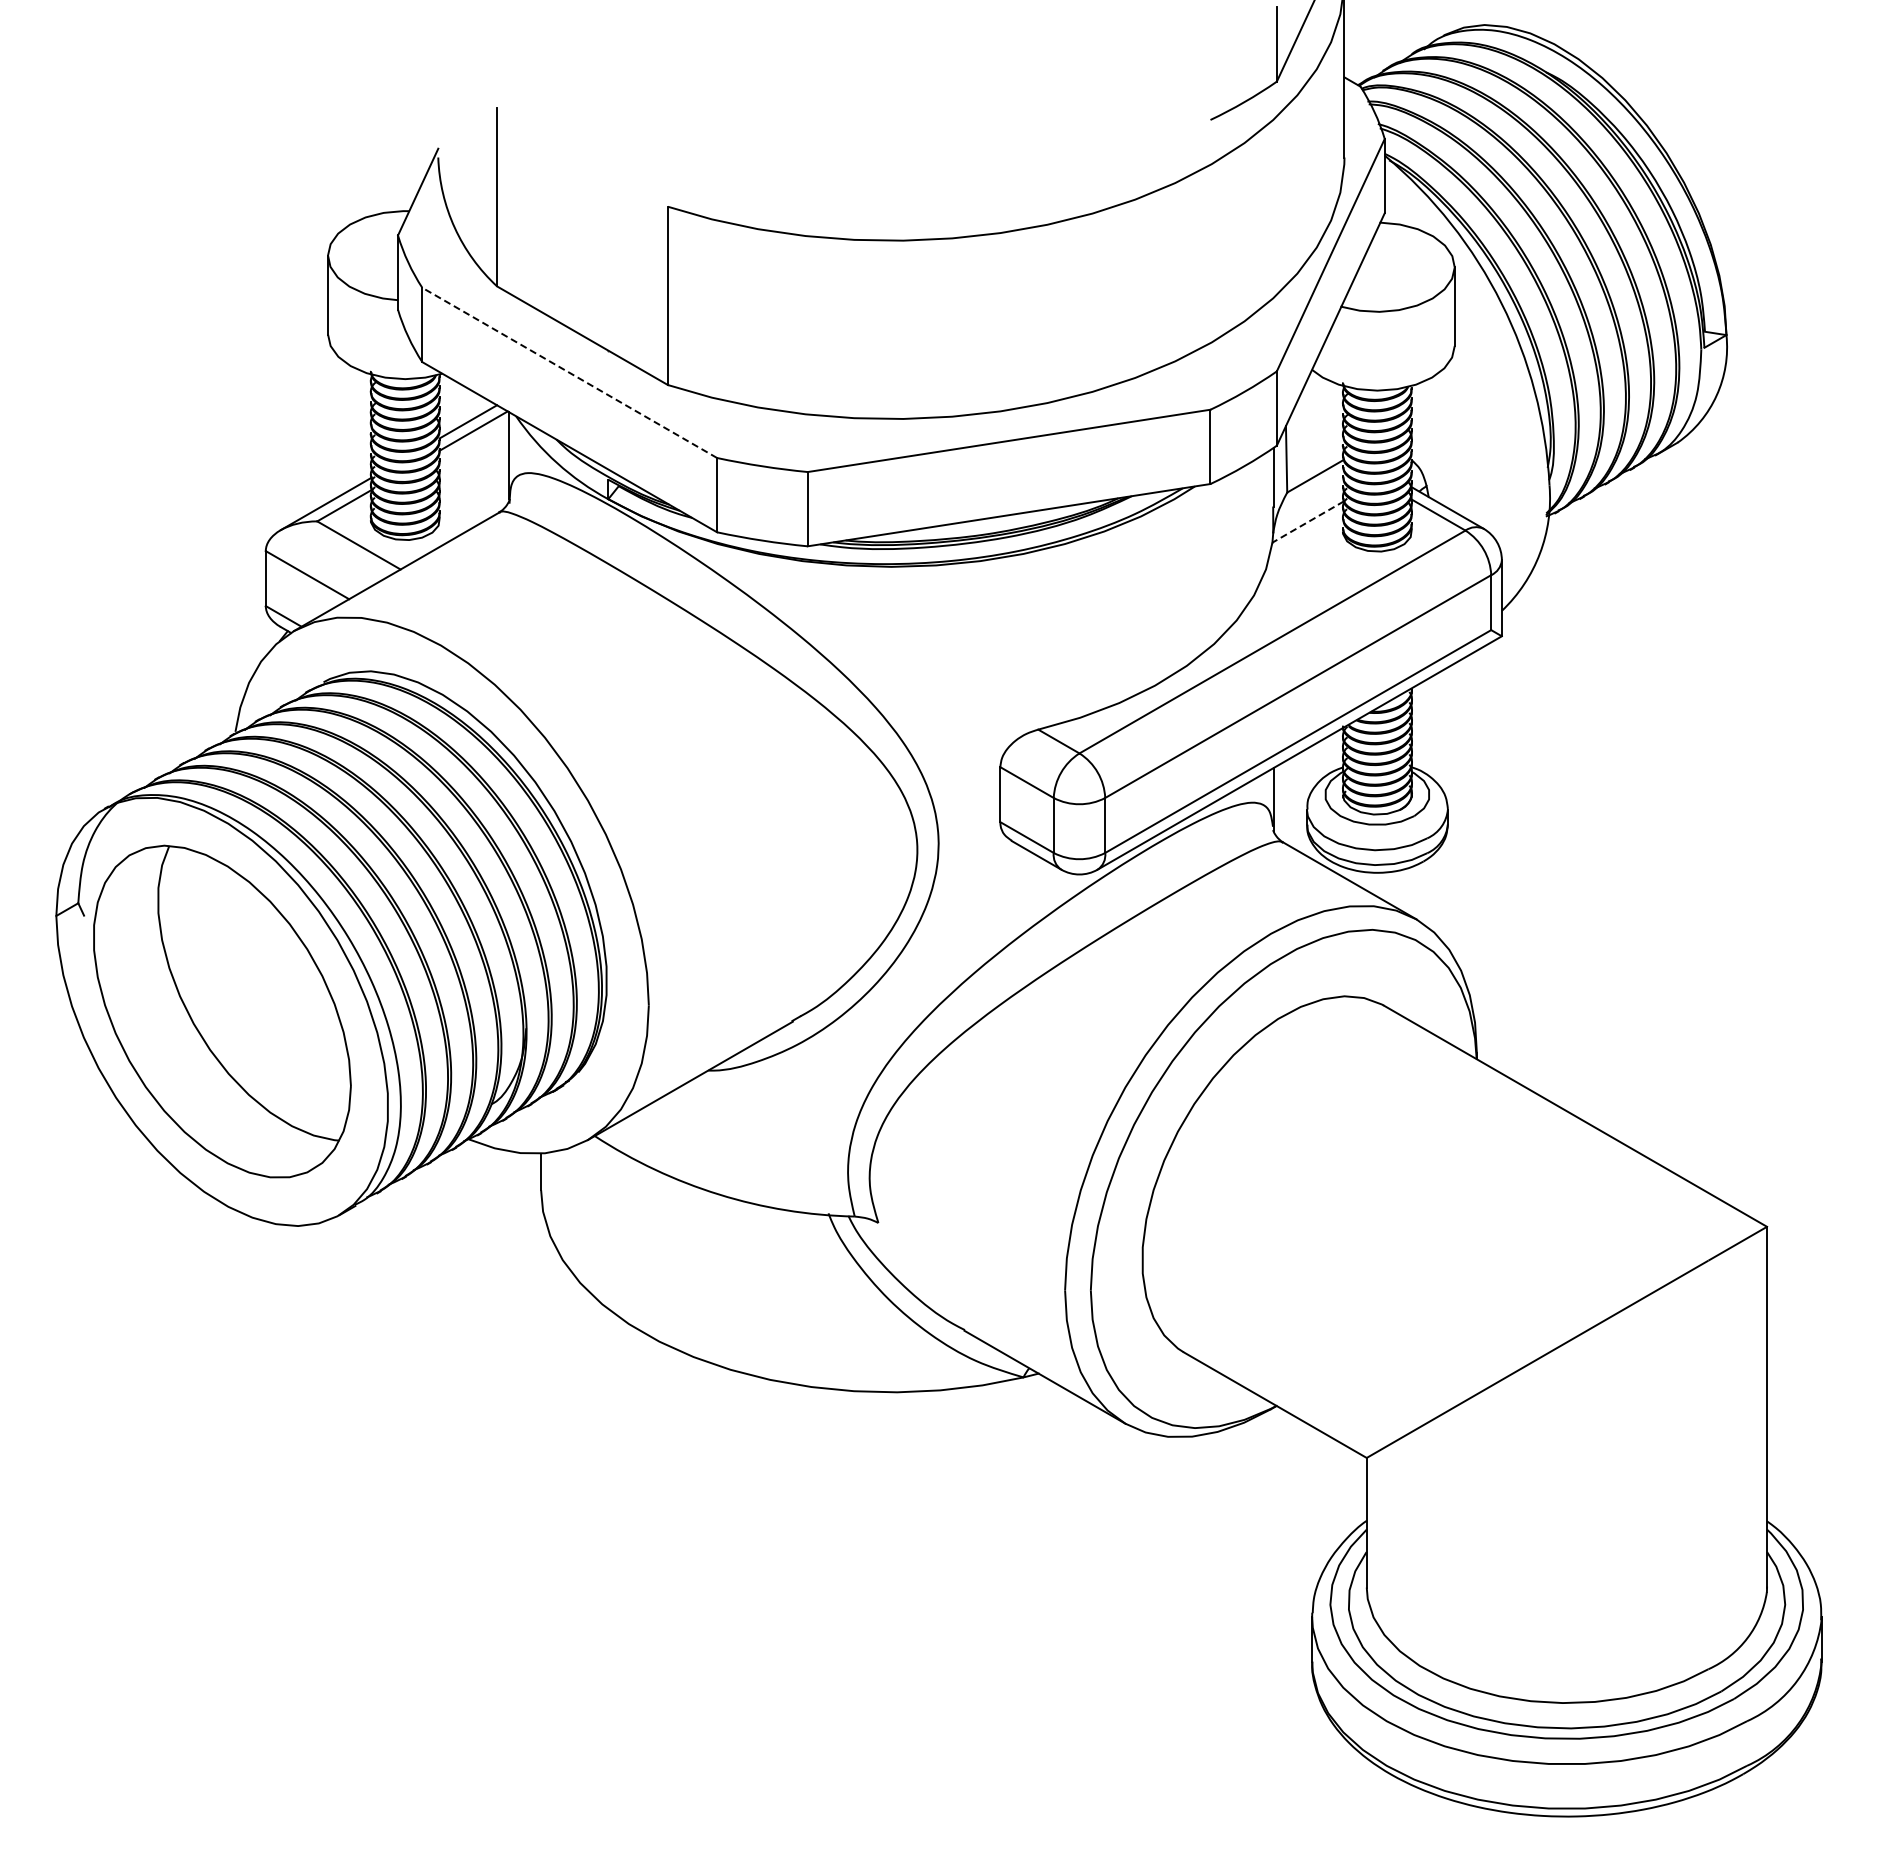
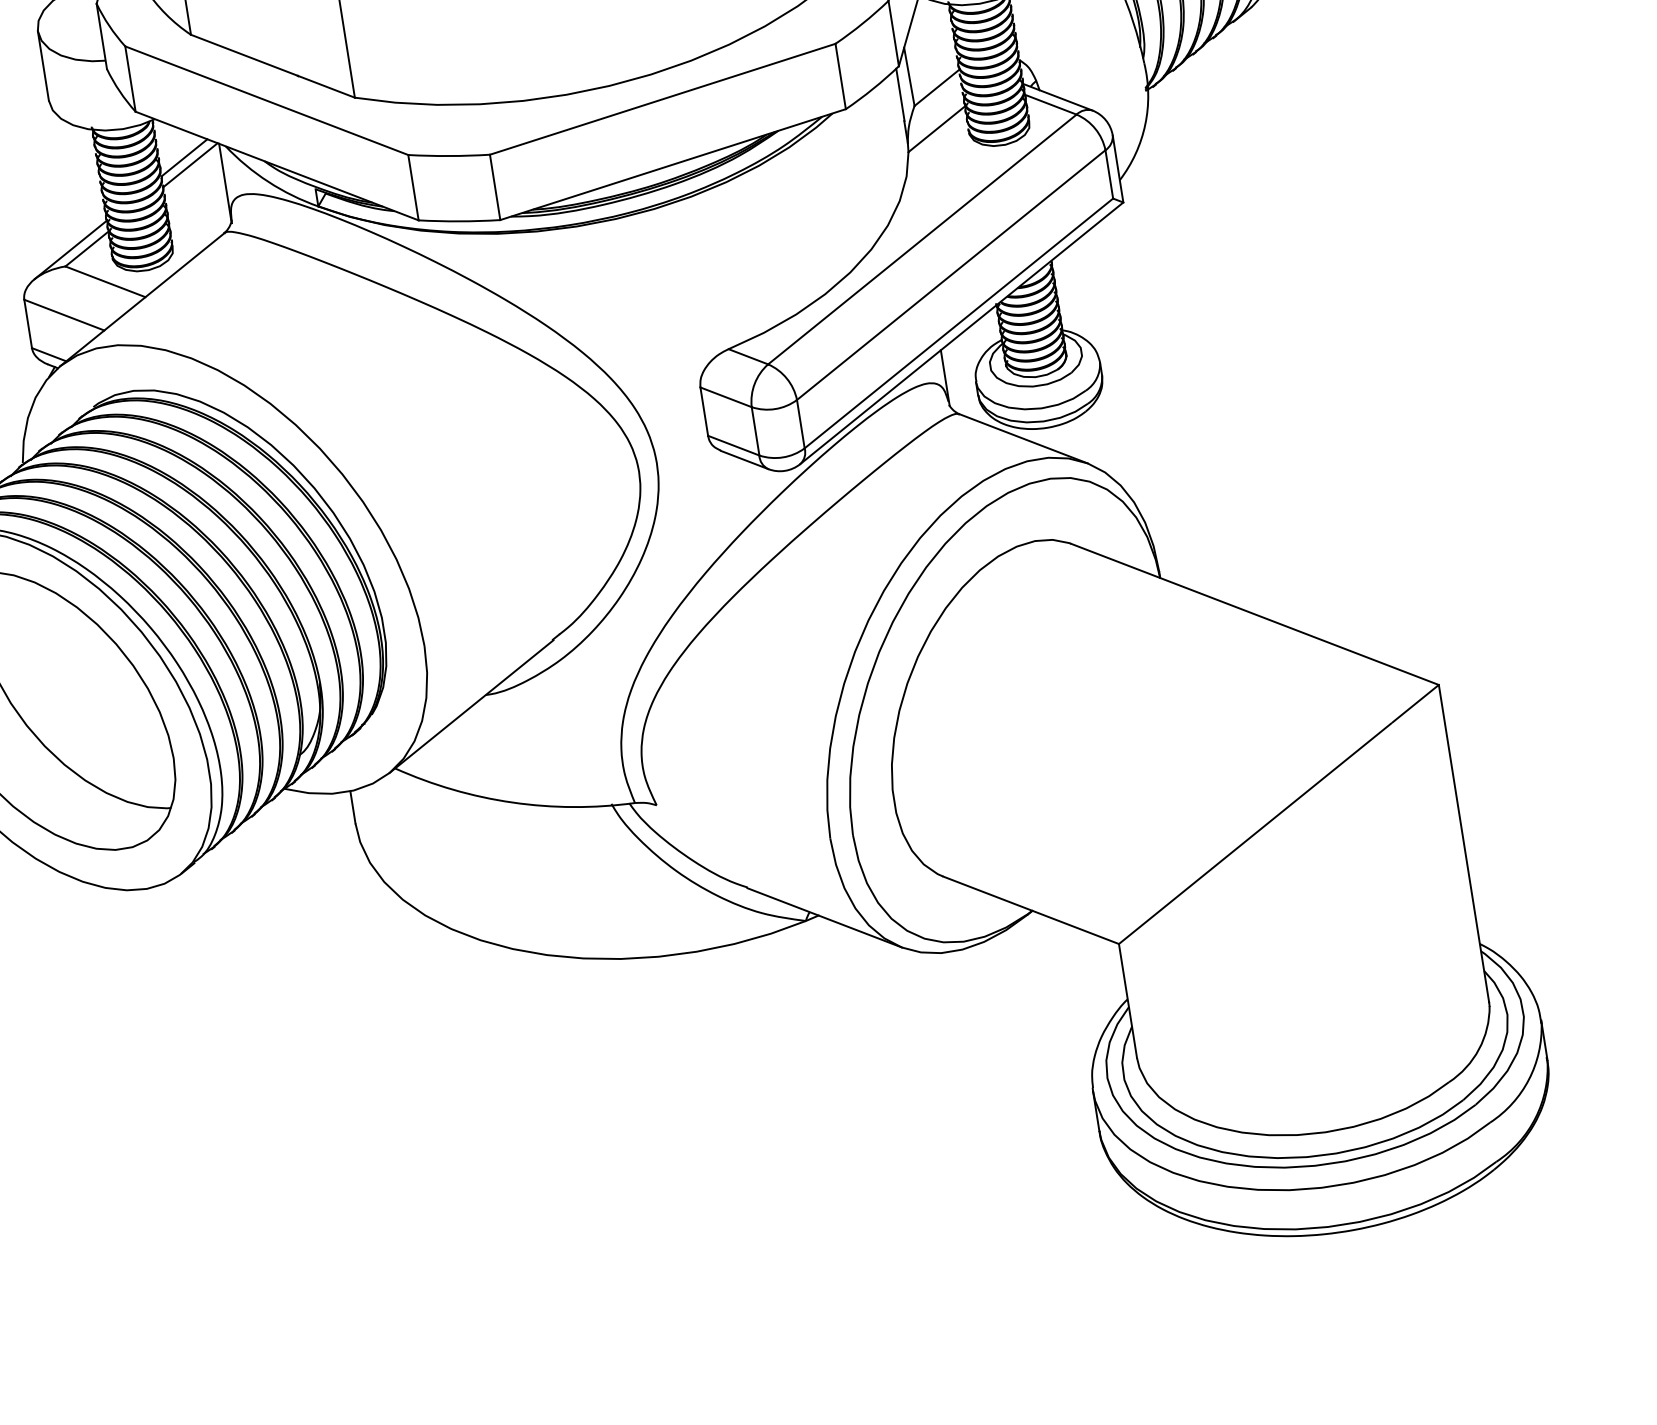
line: (569, 372) -> (266, 100), dashed -> solid
line: (1307, 522) -> (936, 129), dashed -> solid

